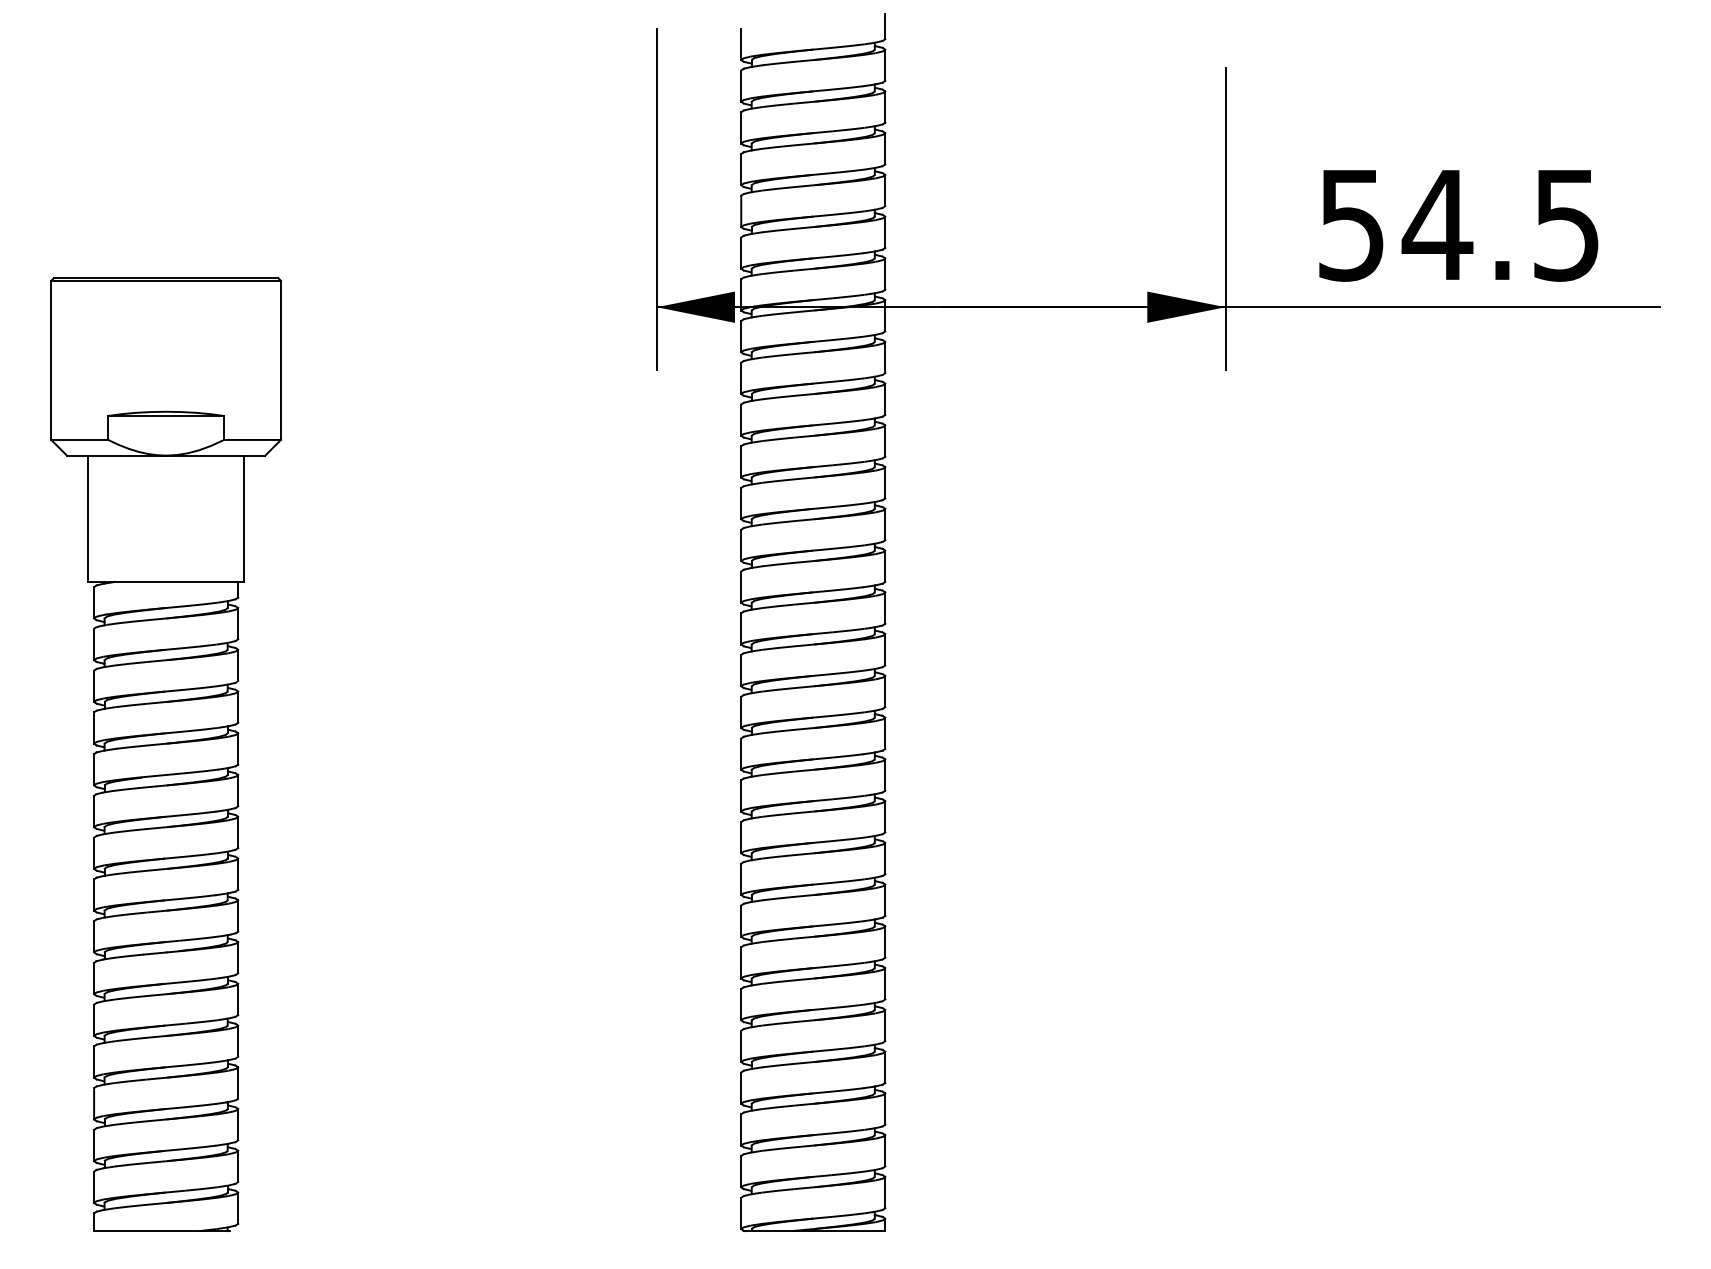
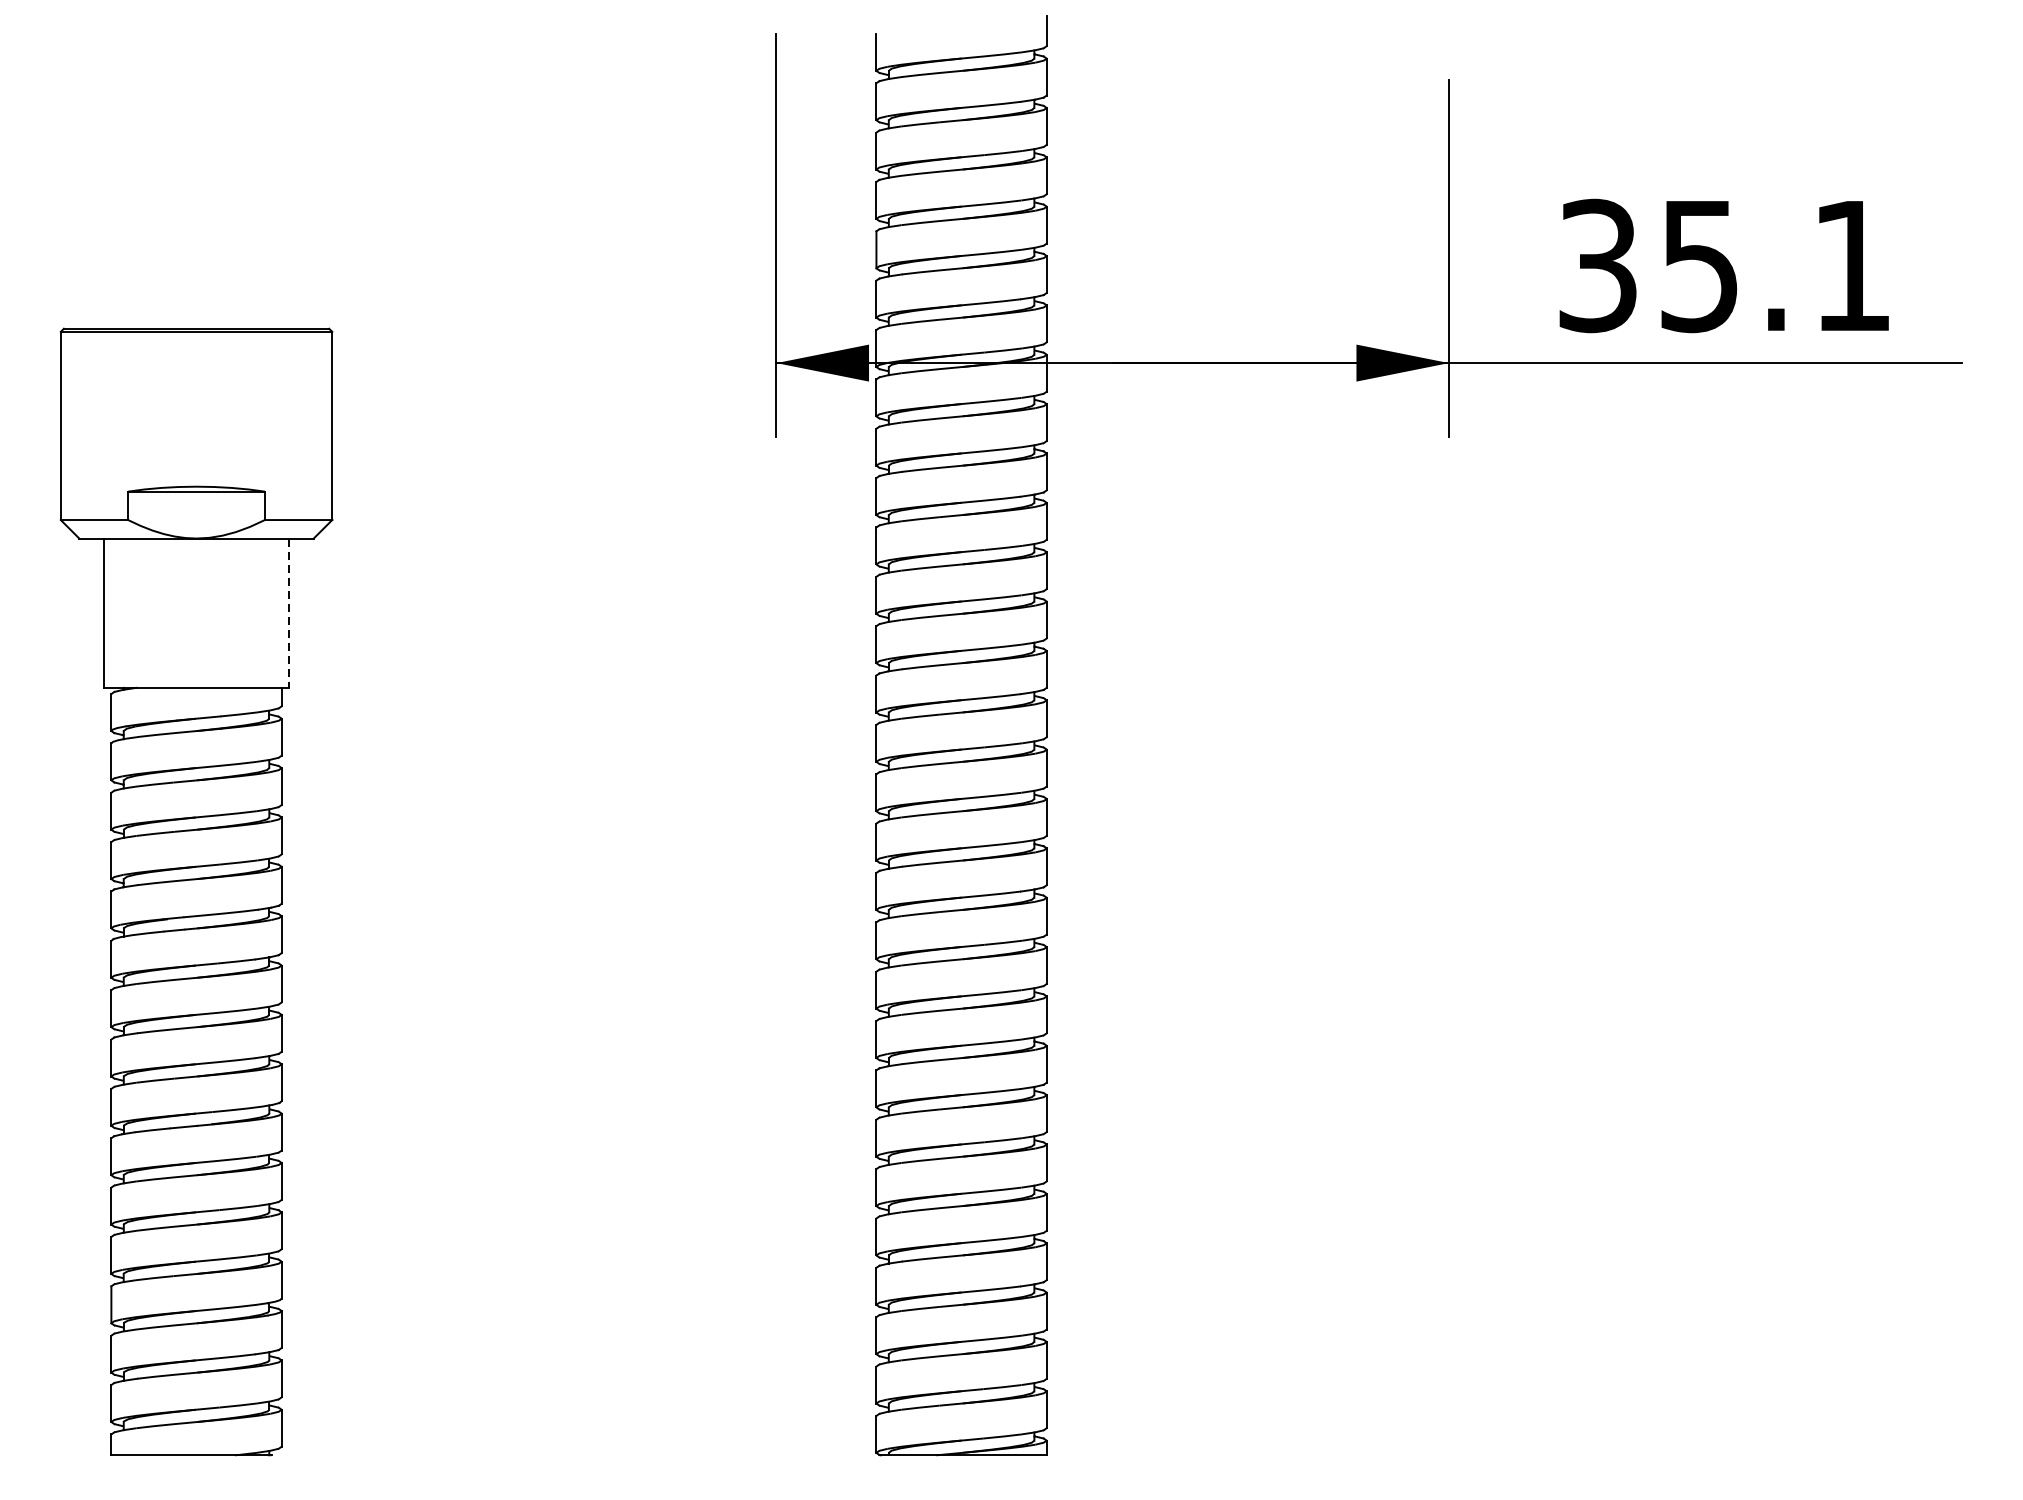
text: (1458, 224) -> (1724, 265), 54.5 -> 35.1
line: (244, 519) -> (289, 614), solid -> dashed

